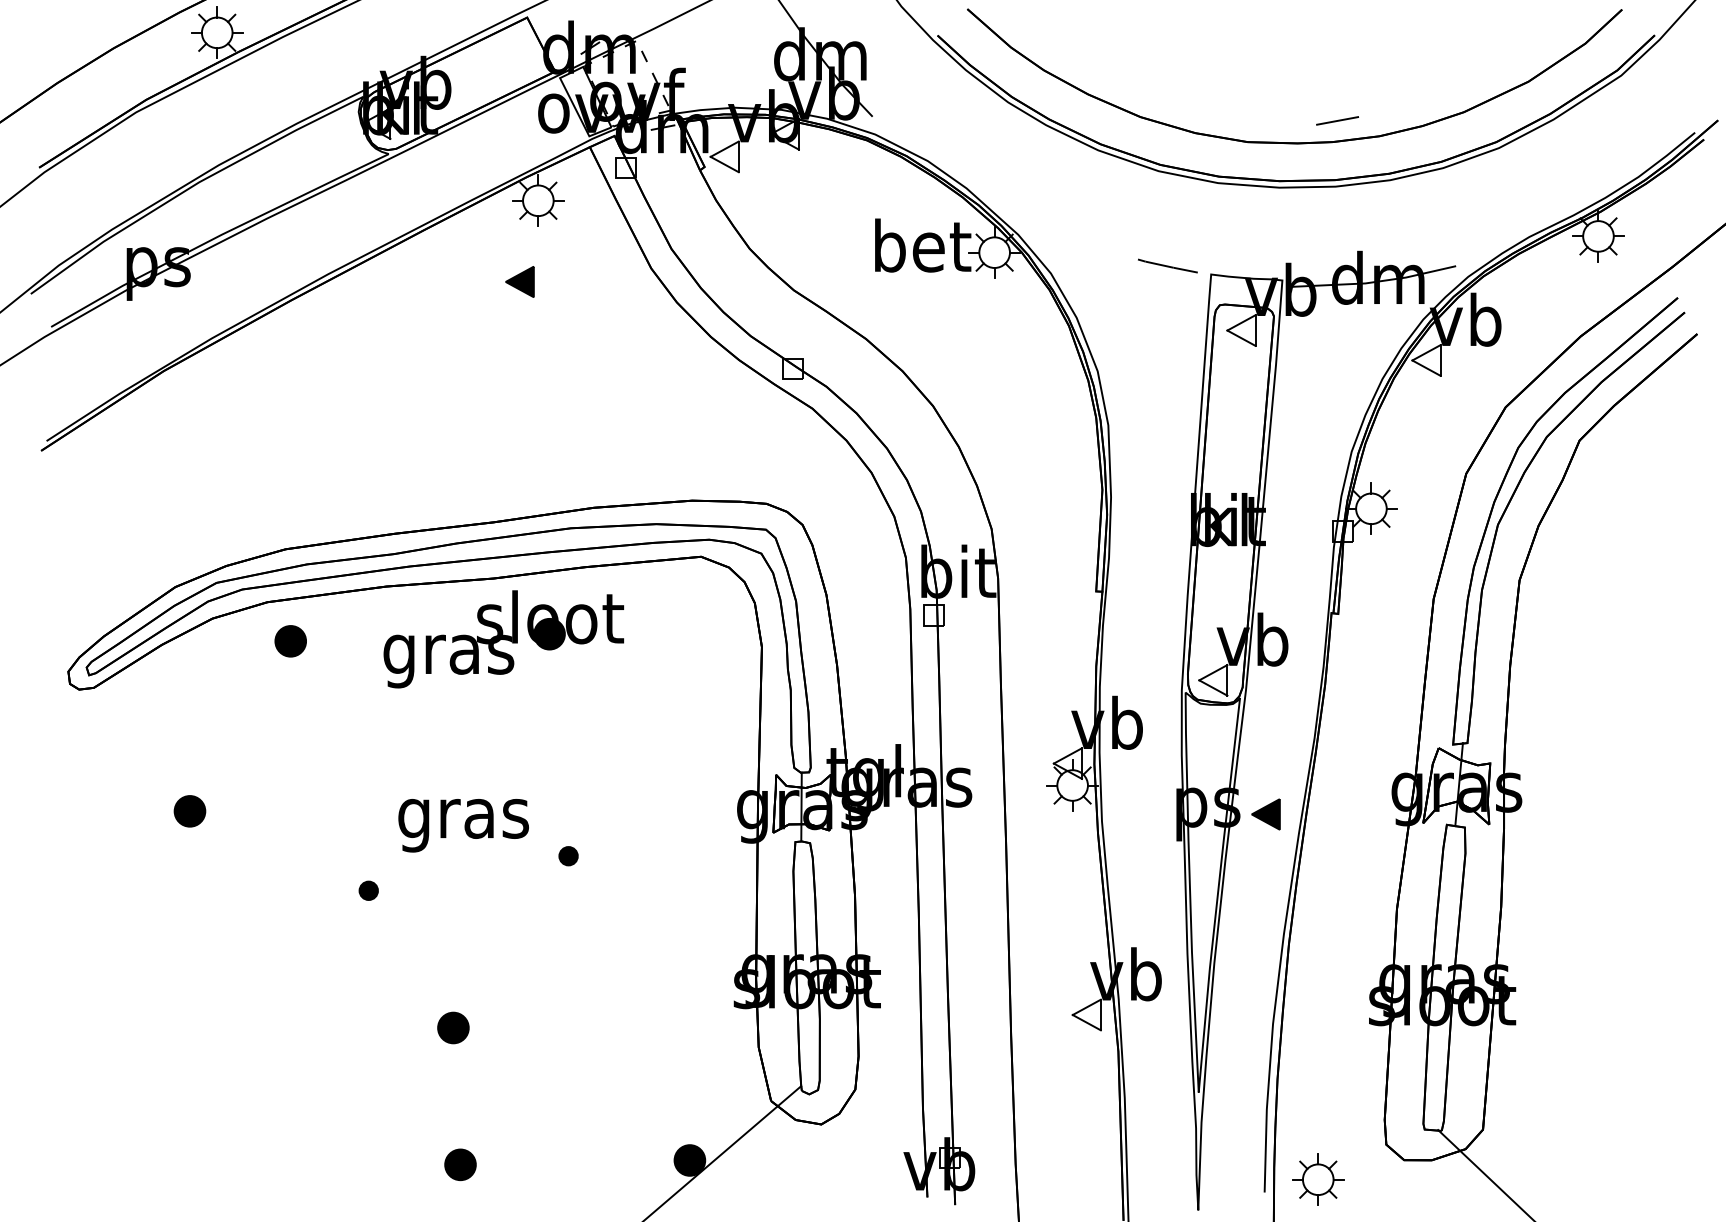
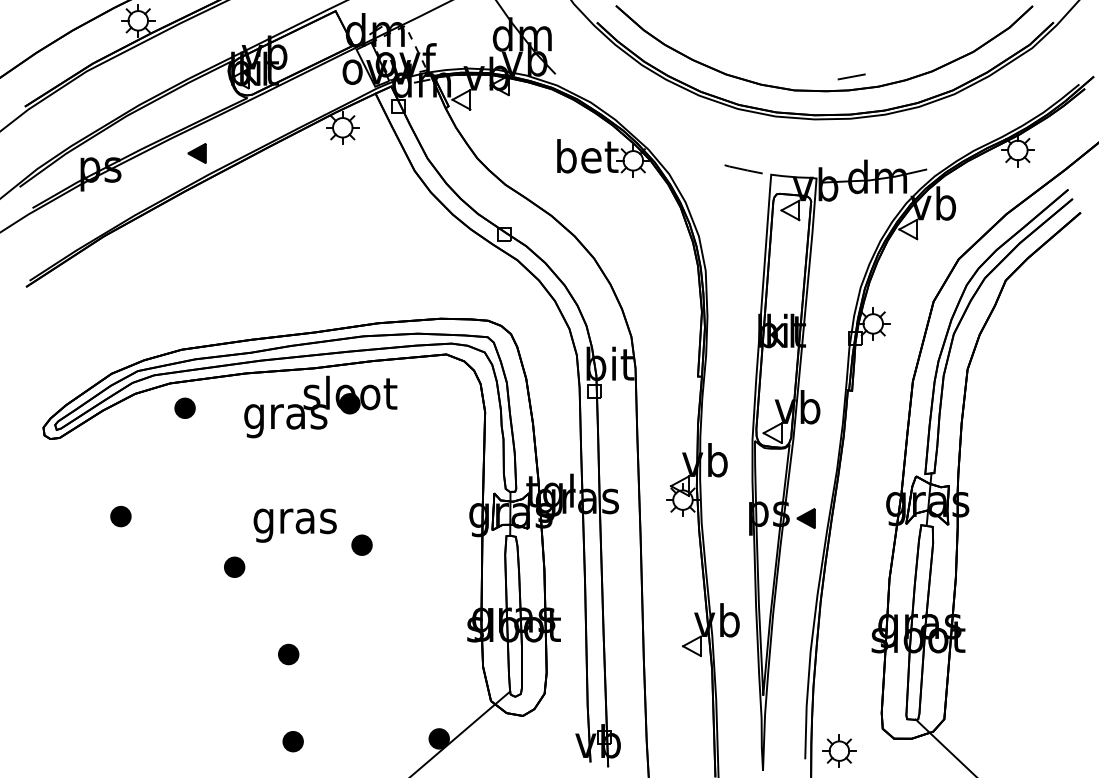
part: (519, 282) -> (196, 153), moved
part: (567, 855) -> (361, 544), size x1.67
part: (368, 889) -> (234, 566), size x1.67

